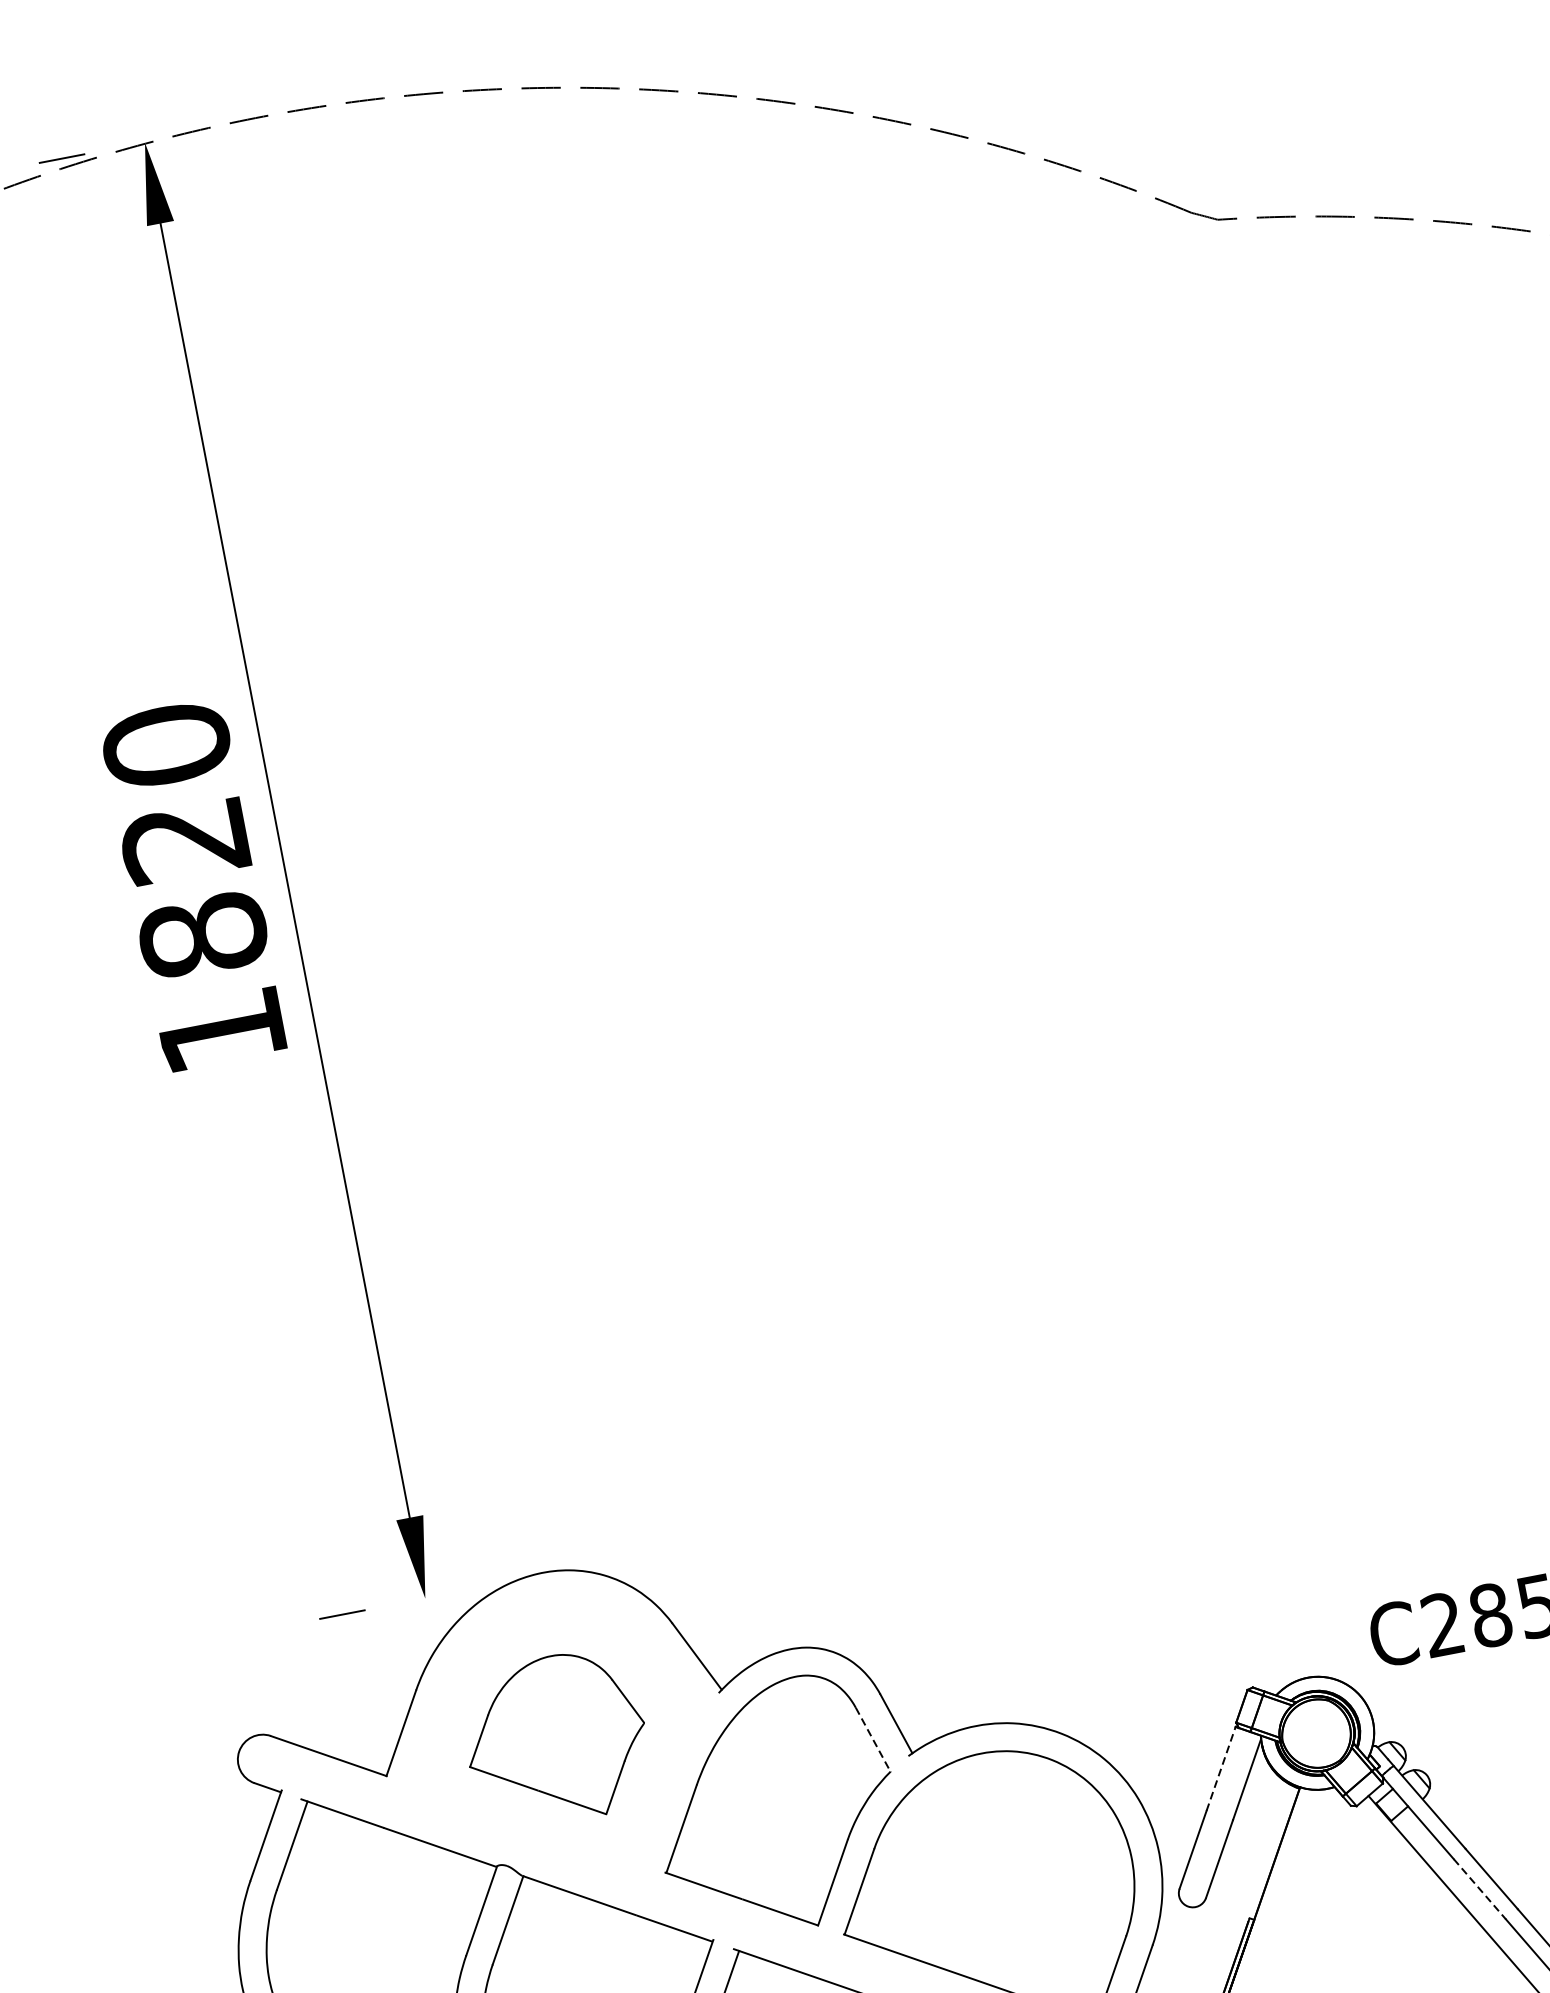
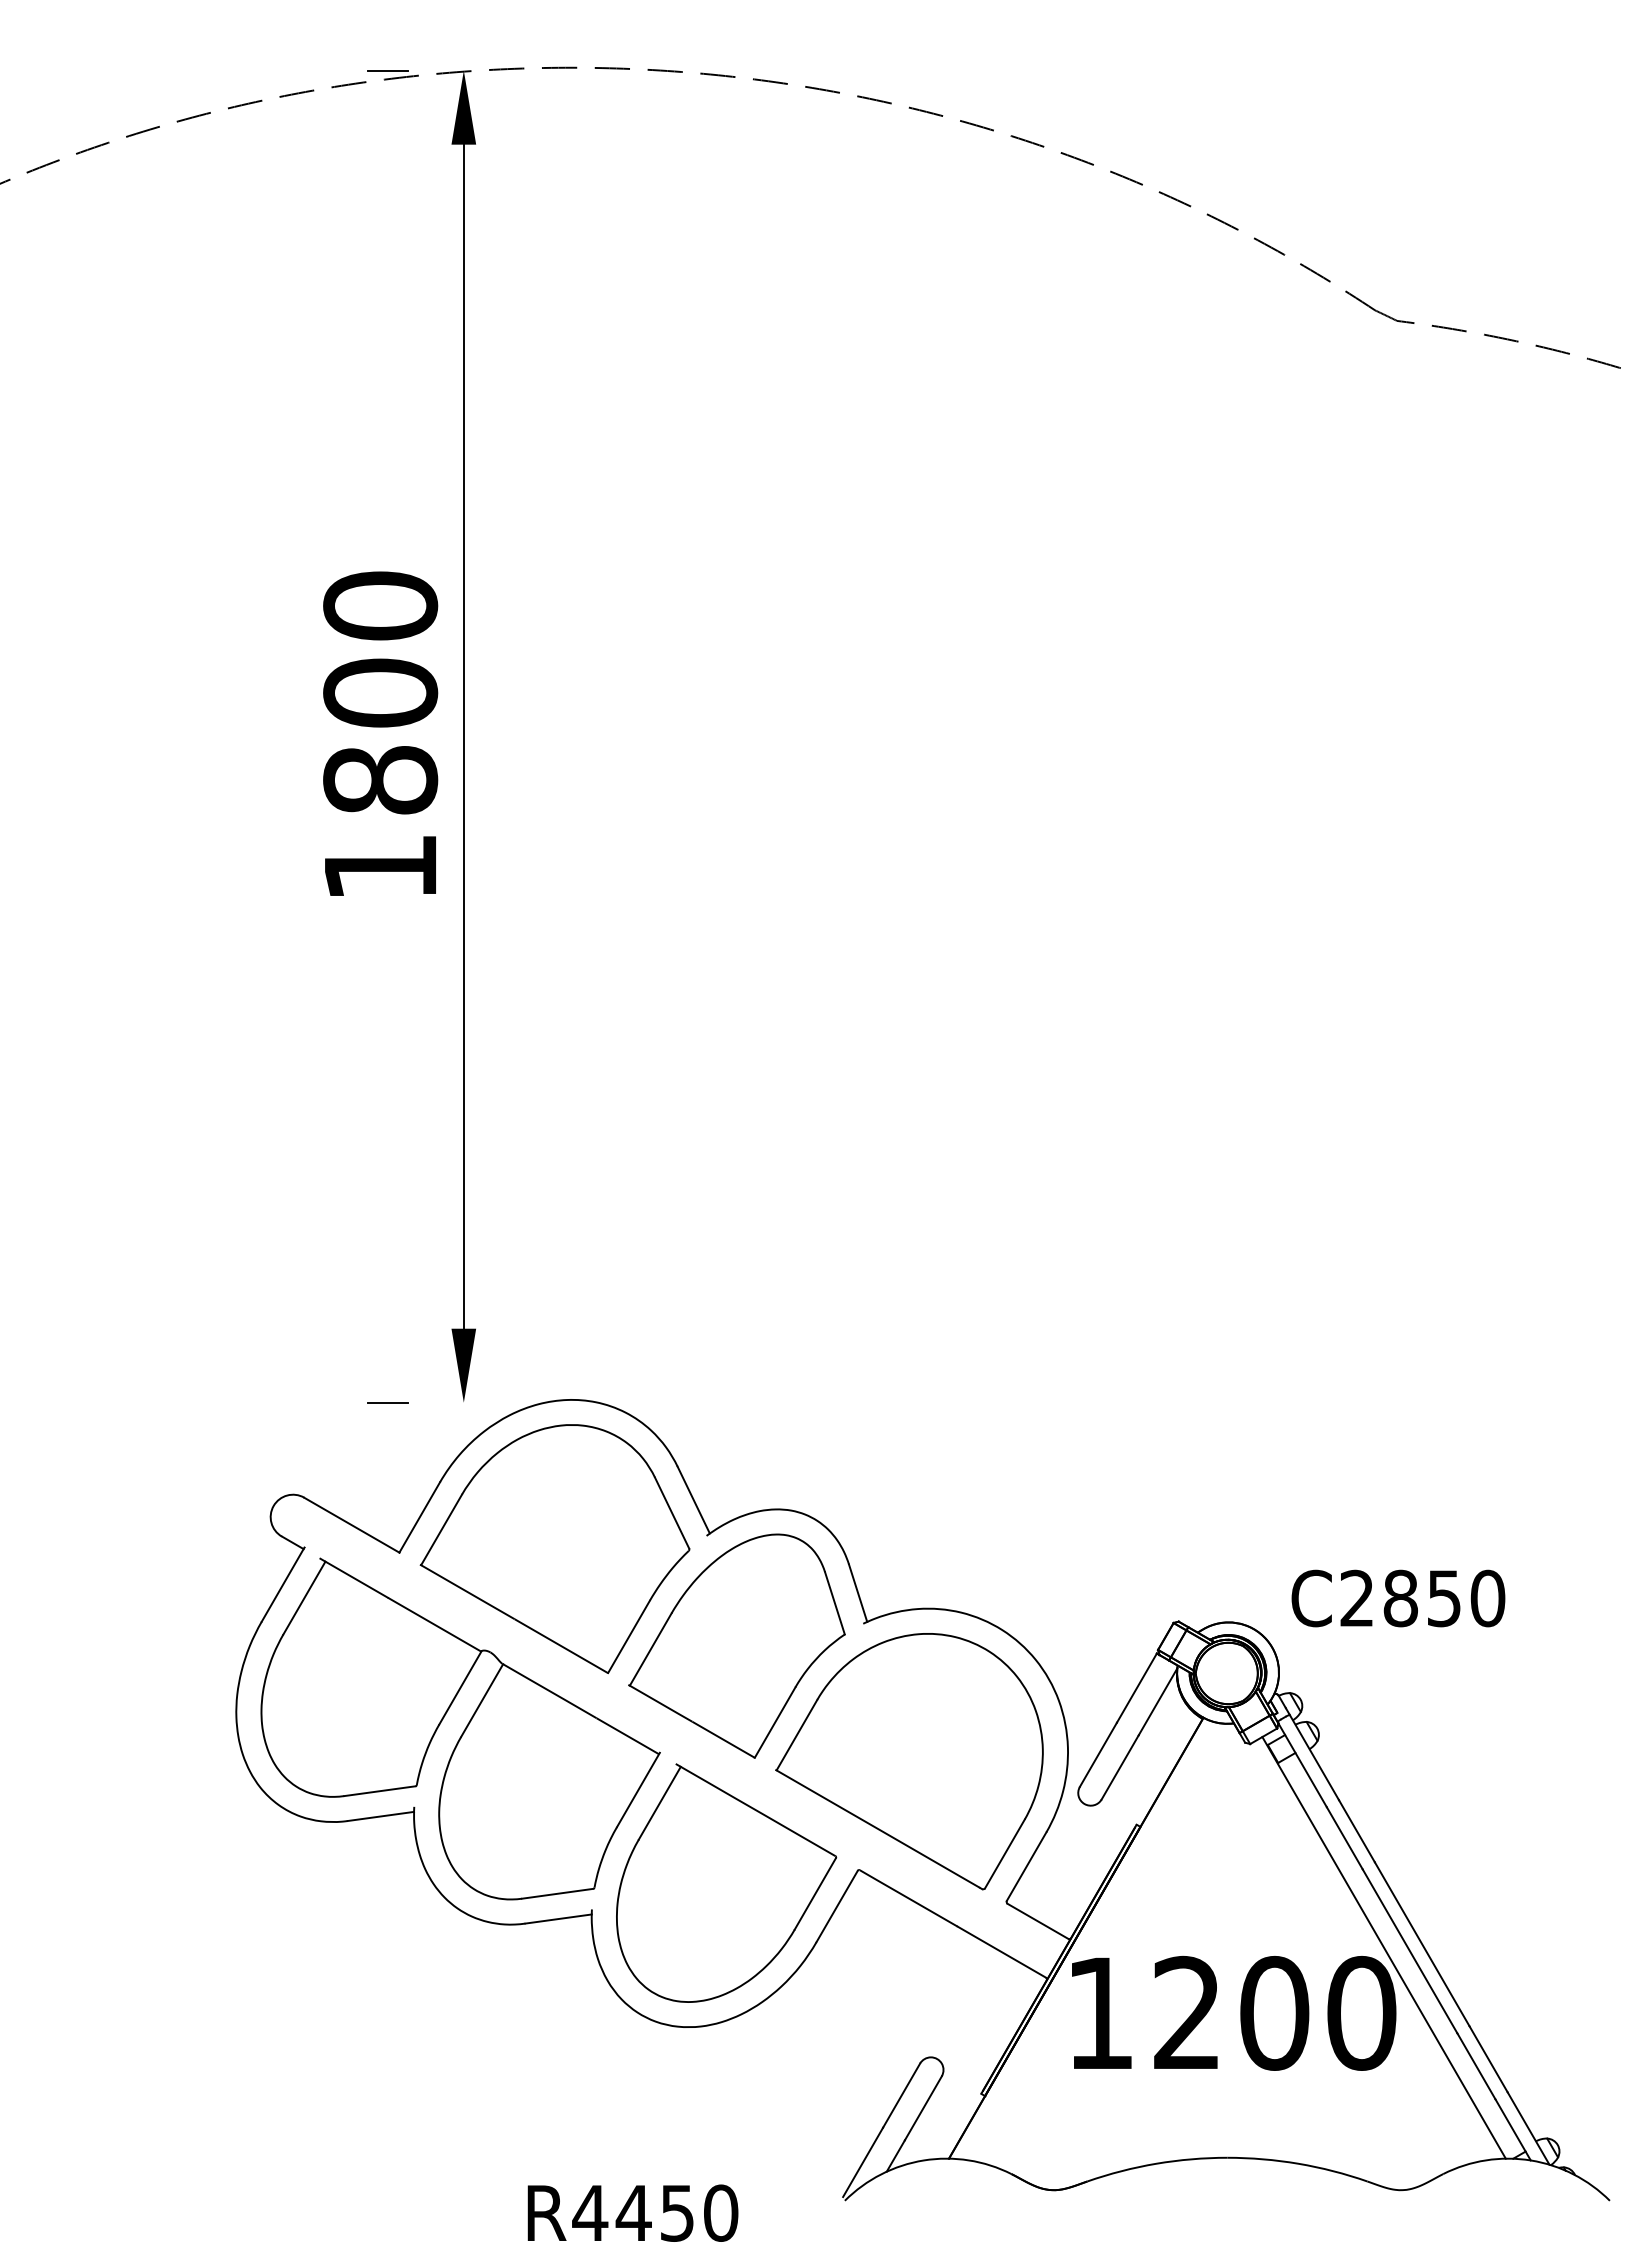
text: (184, 839) -> (380, 692), 1820 -> 1800
part: (555, 1739) -> (554, 1549), size x1.67
line: (872, 1740) -> (834, 1603), dashed -> solid
line: (1220, 1769) -> (1136, 1688), dashed -> solid
line: (1479, 1889) -> (1344, 1838), dashed -> solid

